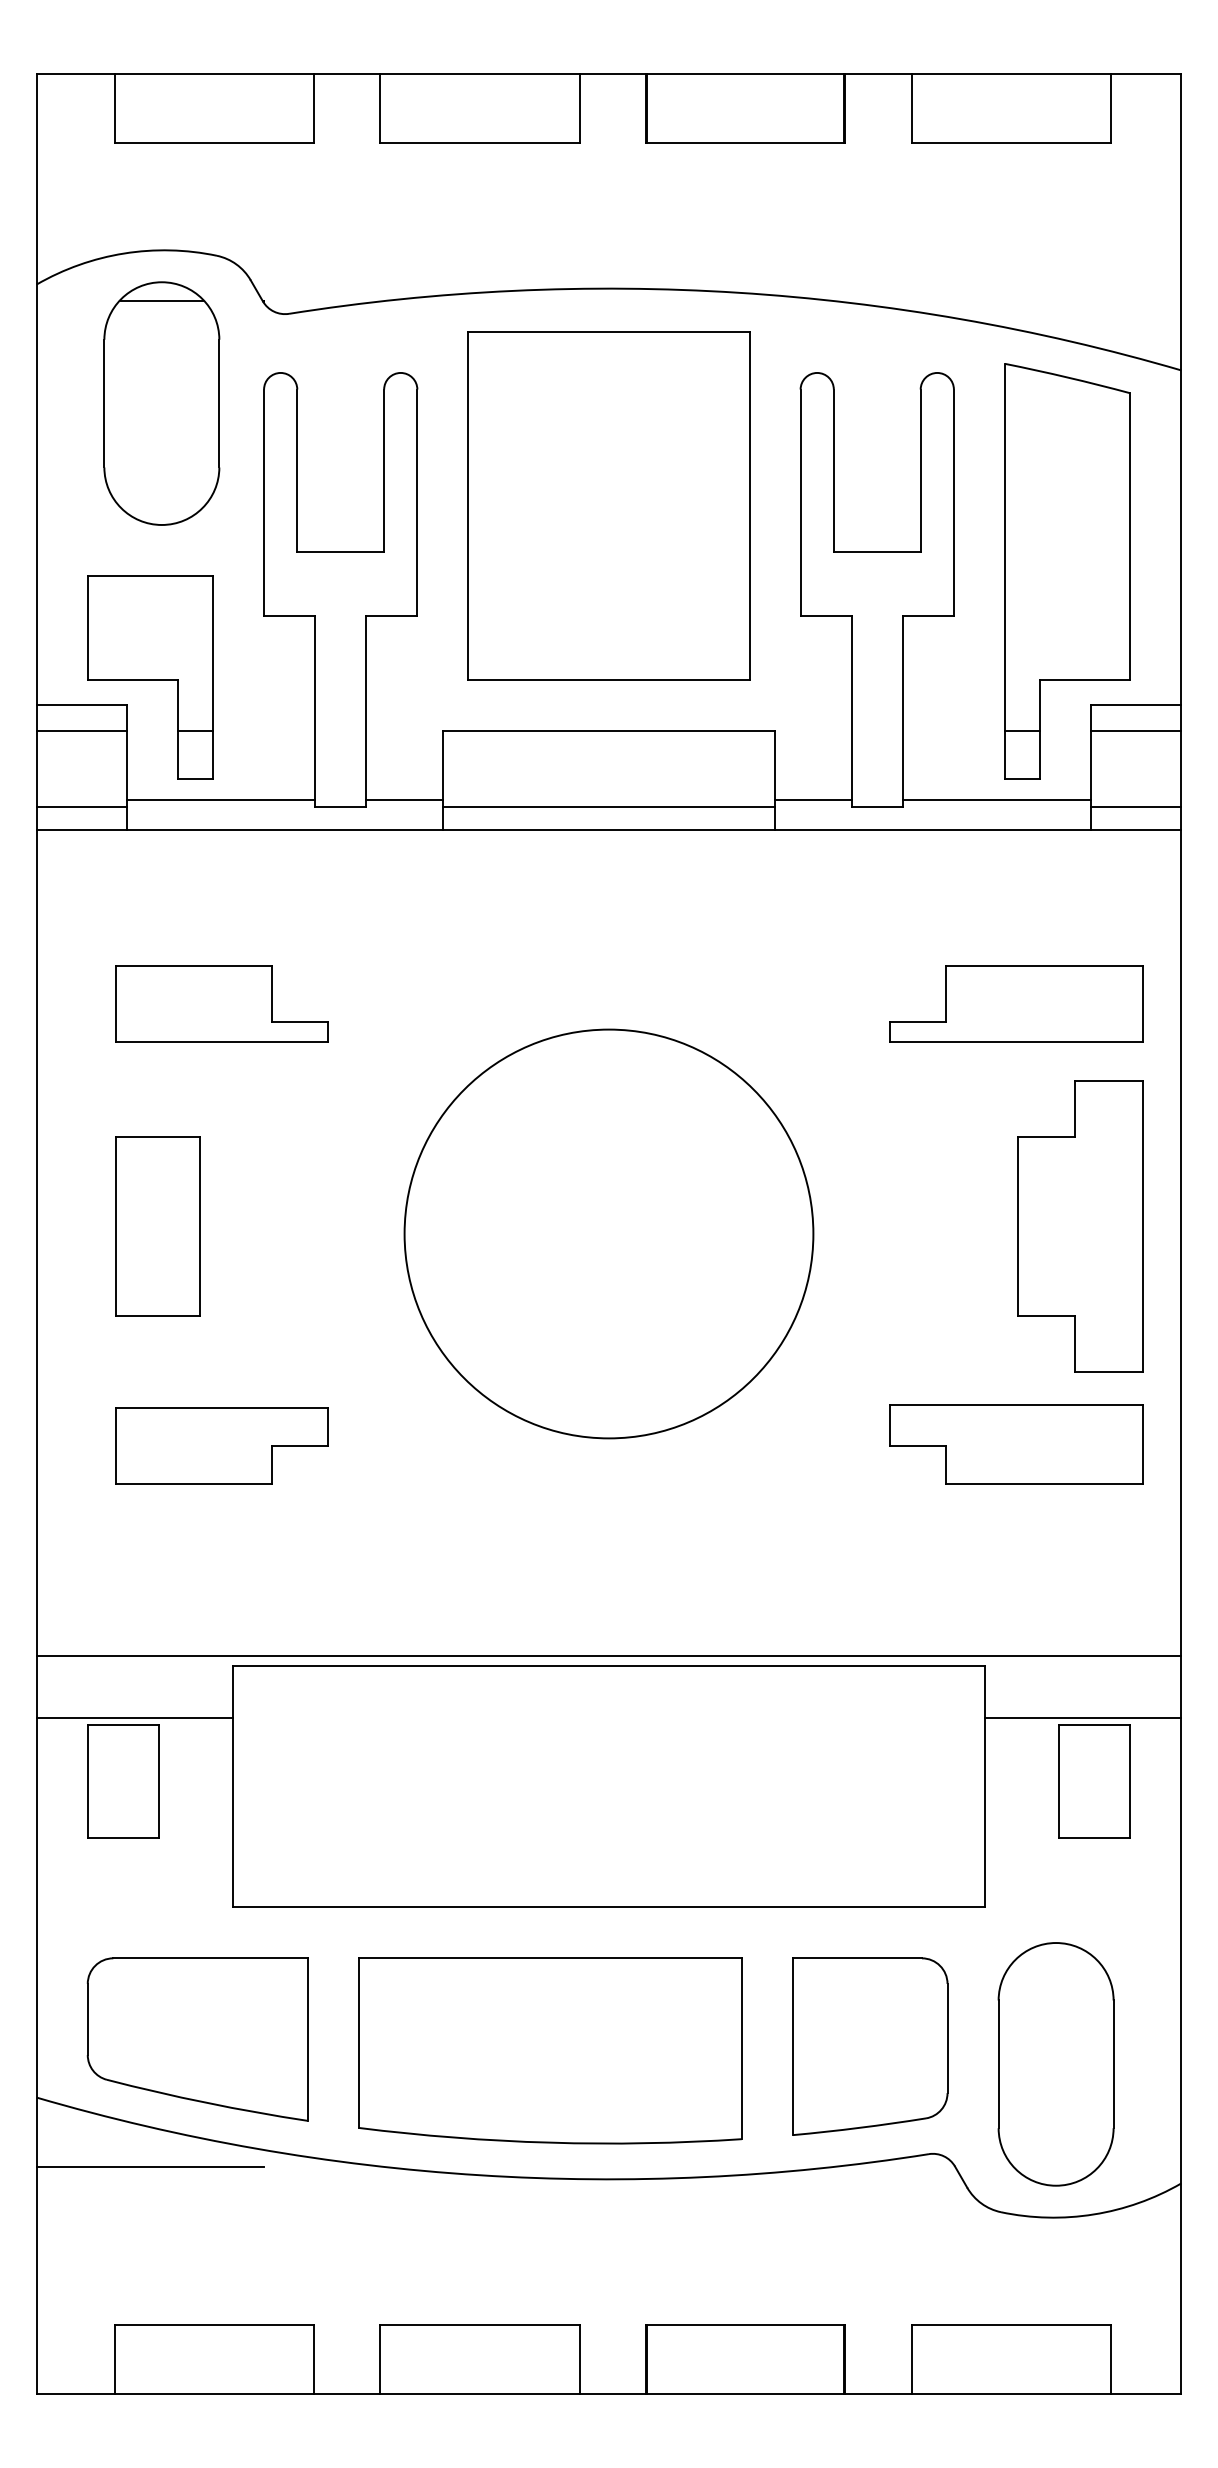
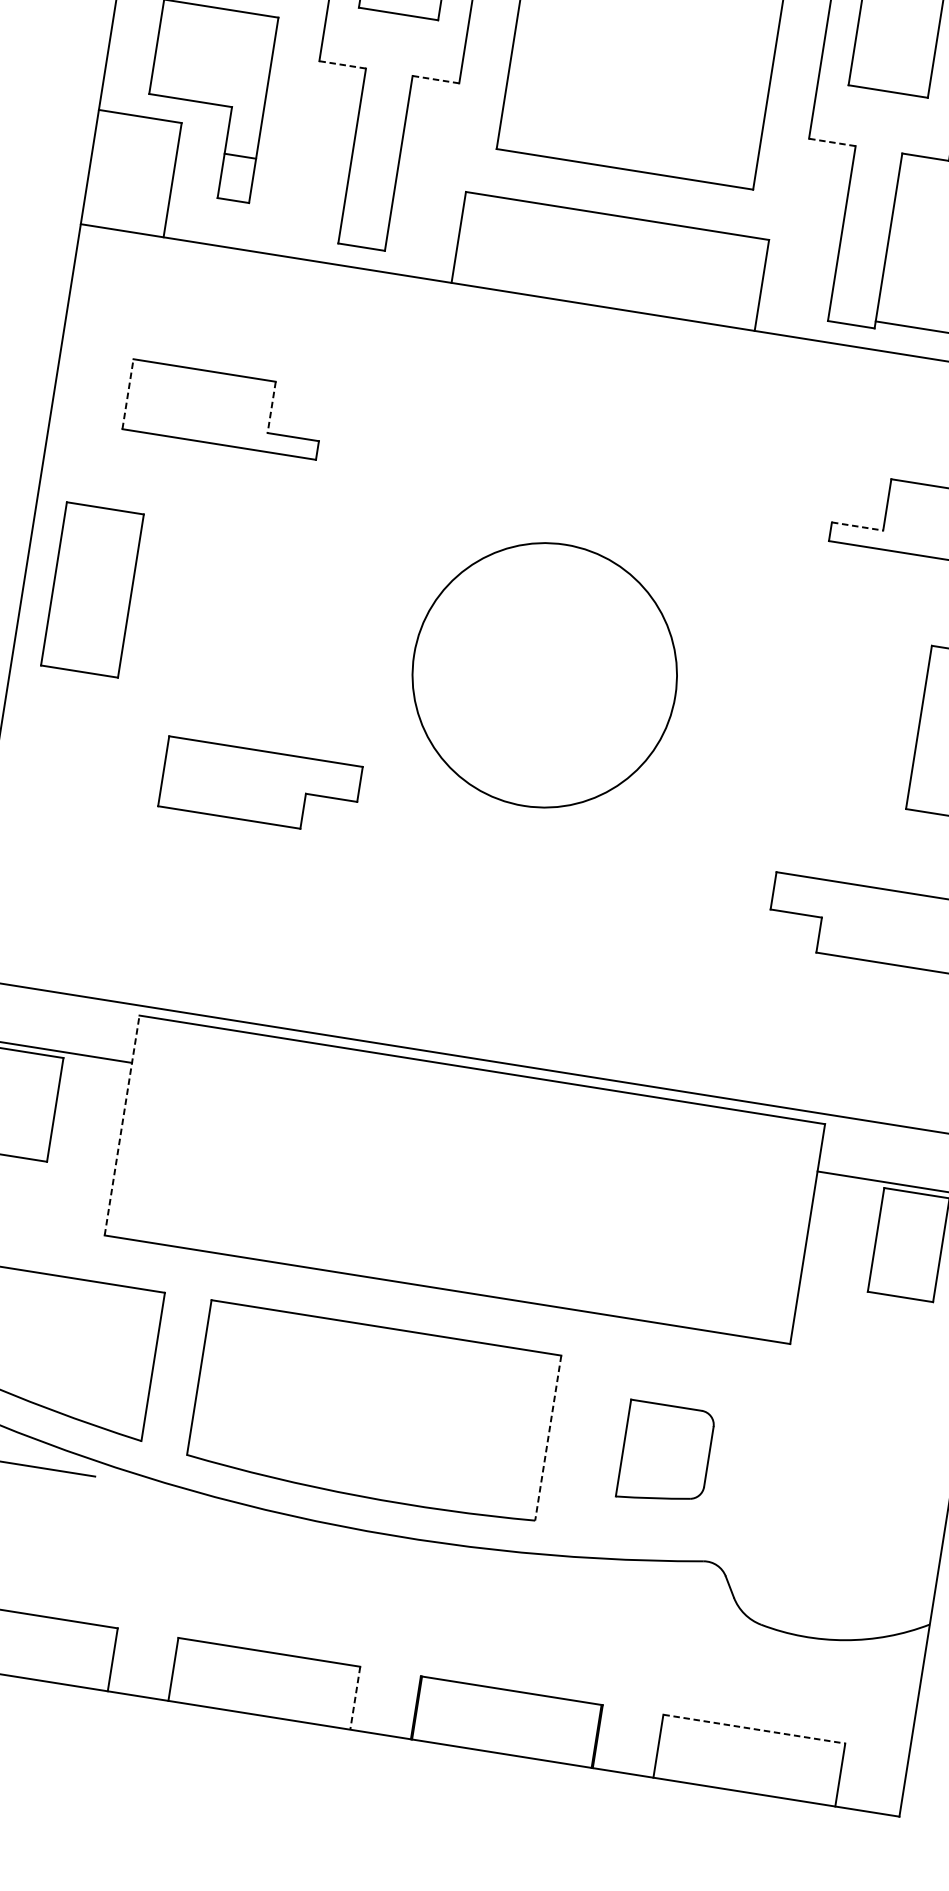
line: (289, 615) -> (342, 64), solid -> dashed
line: (391, 615) -> (435, 79), solid -> dashed
line: (826, 615) -> (832, 142), solid -> dashed
line: (81, 730) -> (136, 139), removed
line: (221, 799) -> (253, 222), removed
line: (404, 799) -> (420, 249), removed
line: (813, 799) -> (794, 308), removed
line: (81, 807) -> (125, 209), removed
line: (608, 807) -> (605, 286), removed
line: (271, 994) -> (271, 407), solid -> dashed
line: (115, 1003) -> (127, 393), solid -> dashed
line: (918, 1021) -> (857, 526), solid -> dashed
part: (157, 1226) -> (91, 590), moved
circle: (608, 1233) -> (544, 674), size x0.7
part: (221, 1445) -> (260, 786), moved
line: (233, 1786) -> (122, 1125), solid -> dashed
part: (870, 2046) -> (666, 1454), size x0.6
line: (741, 2049) -> (547, 1438), solid -> dashed
part: (1055, 2064) -> (832, 1497), removed
line: (1011, 2324) -> (754, 1728), solid -> dashed
line: (579, 2359) -> (355, 1698), solid -> dashed

